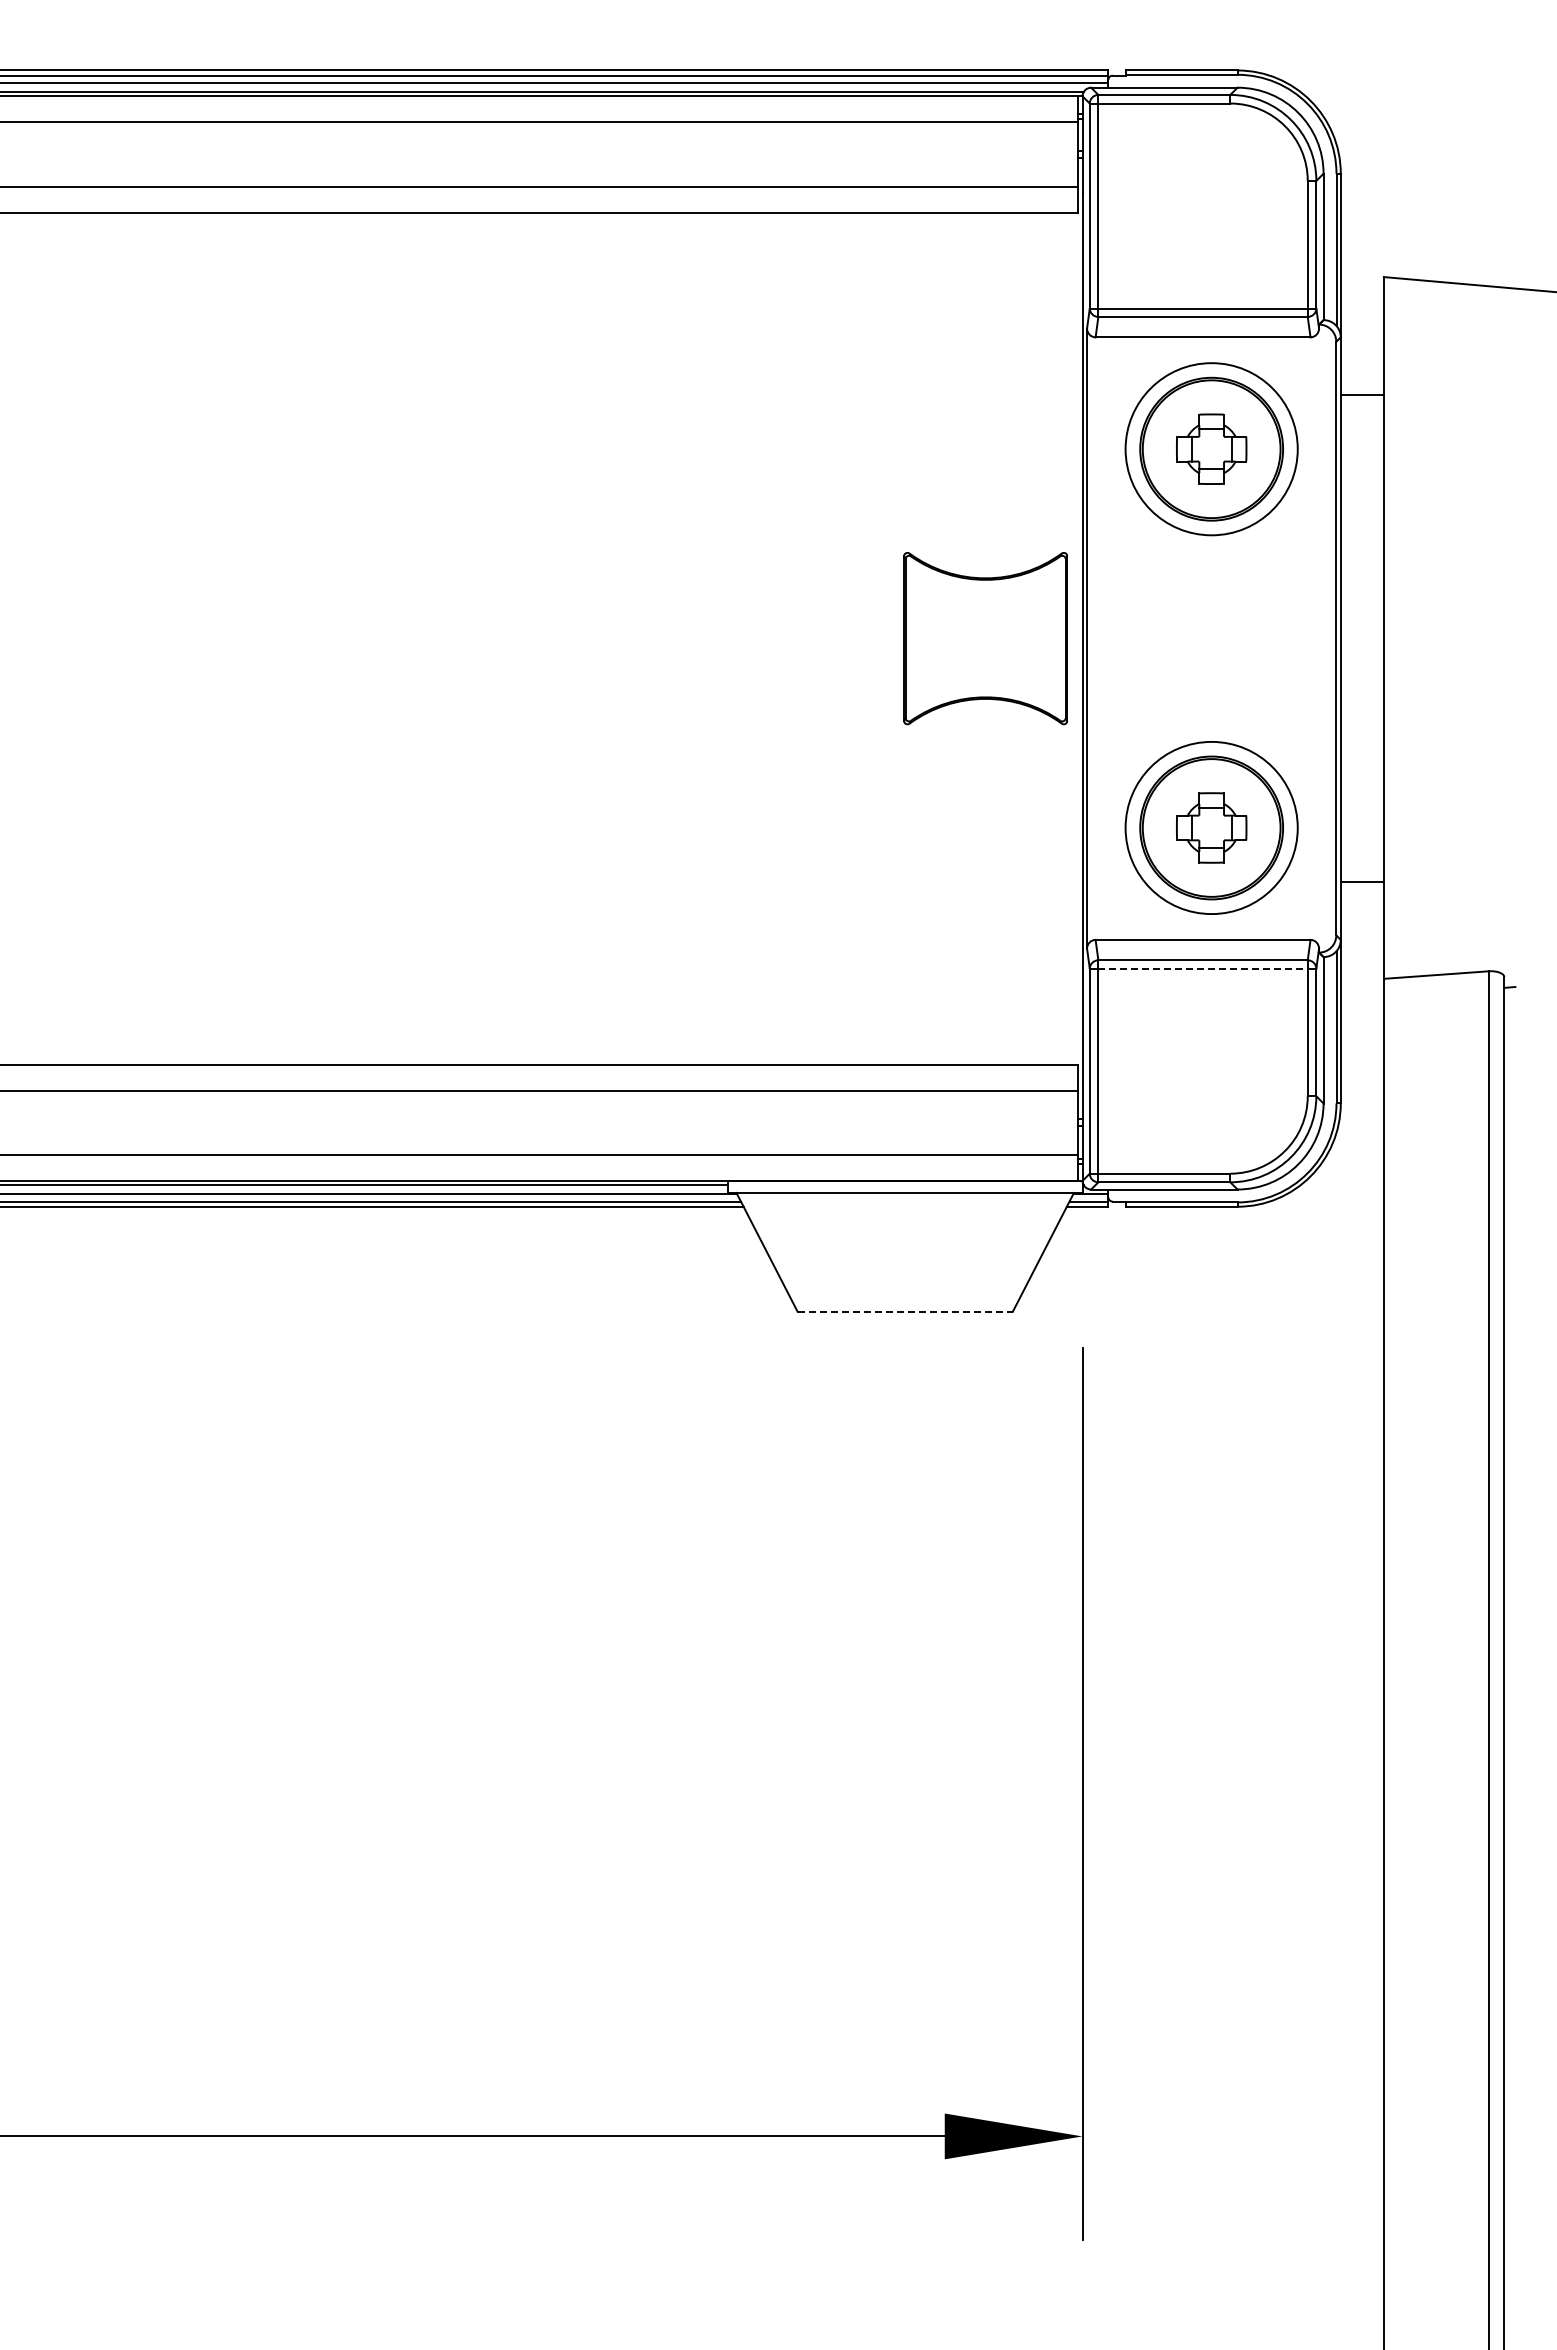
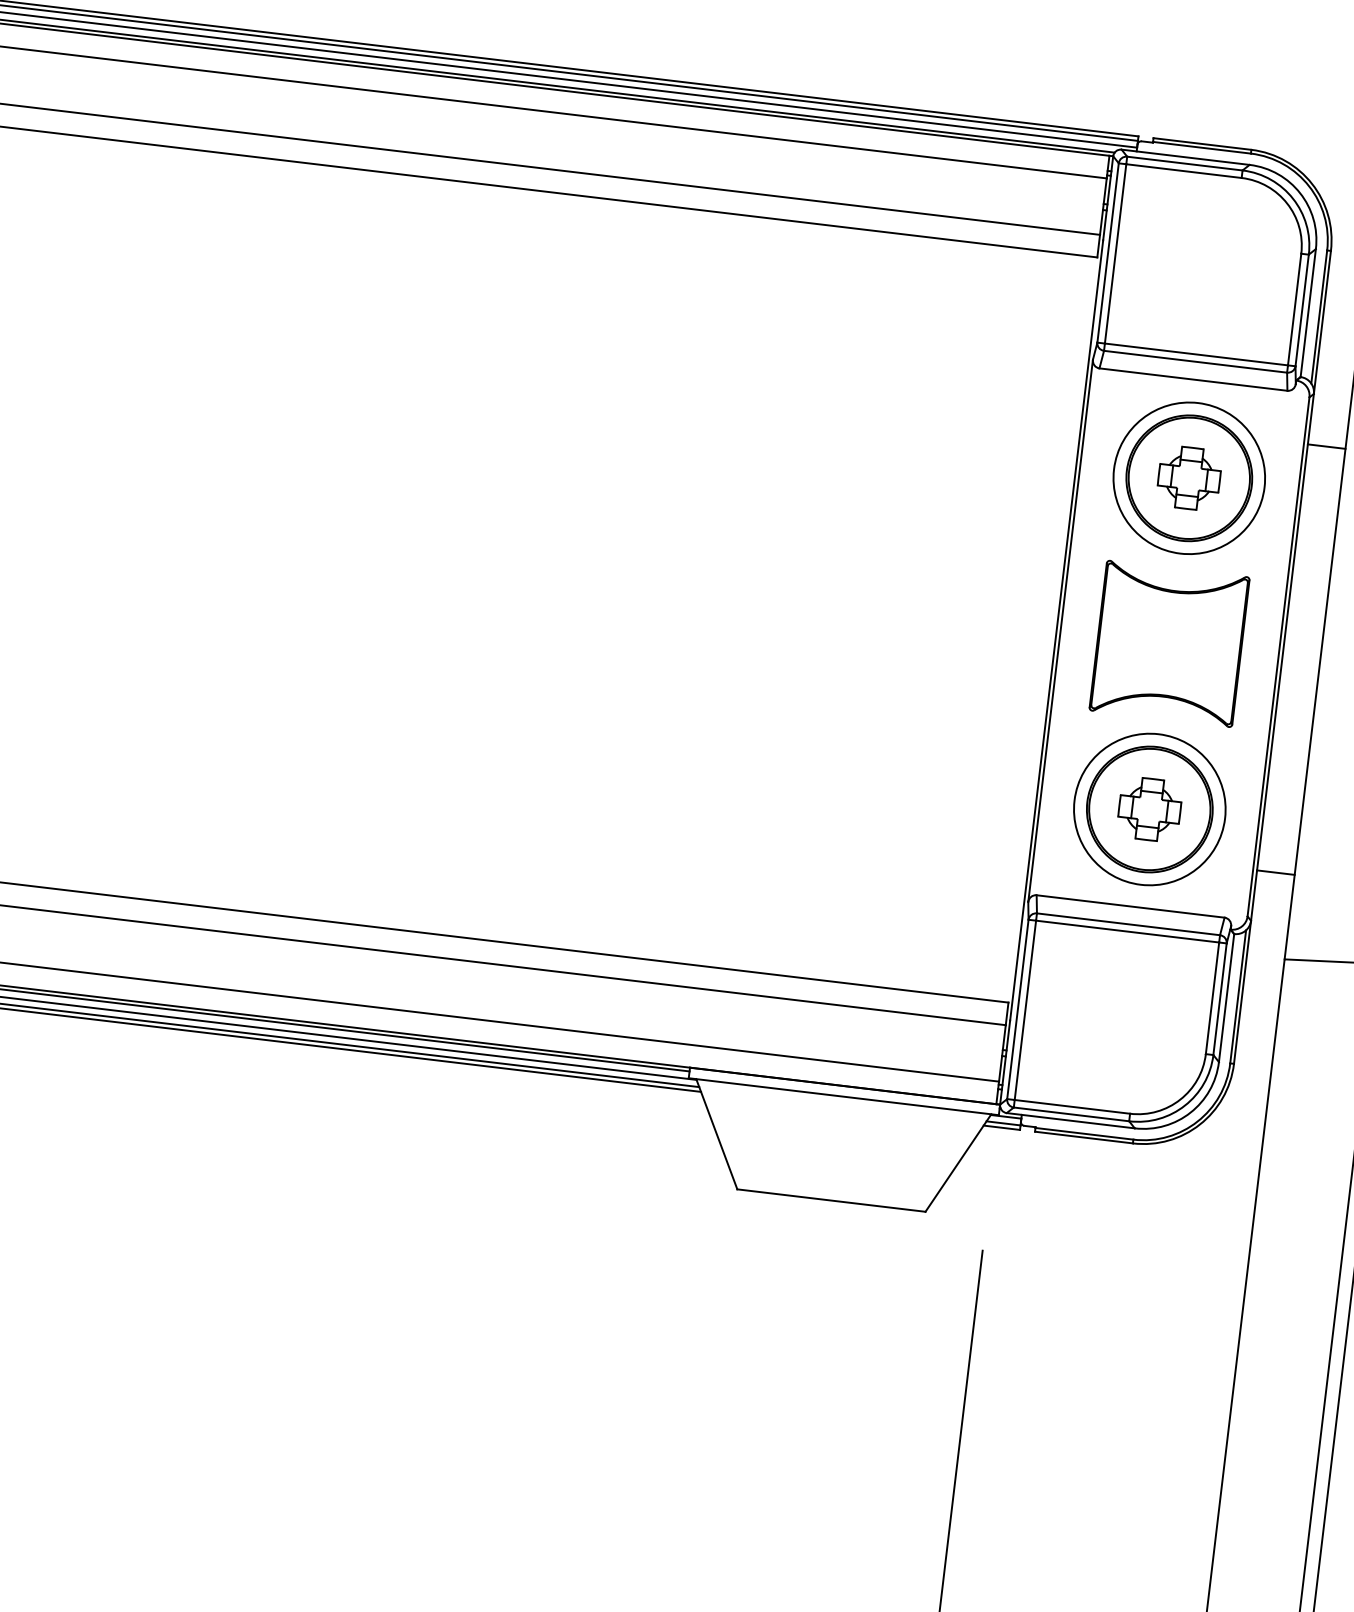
part: (985, 638) -> (1169, 643), moved
line: (1203, 968) -> (1128, 931), dashed -> solid
line: (905, 1311) -> (831, 1200), dashed -> solid

